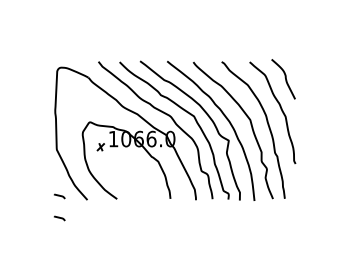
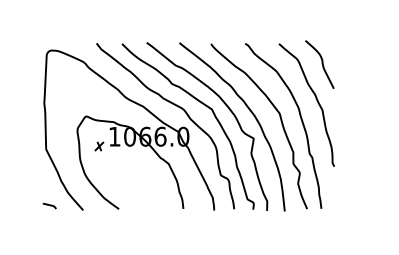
curve: (59, 218) -> (49, 232), removed

